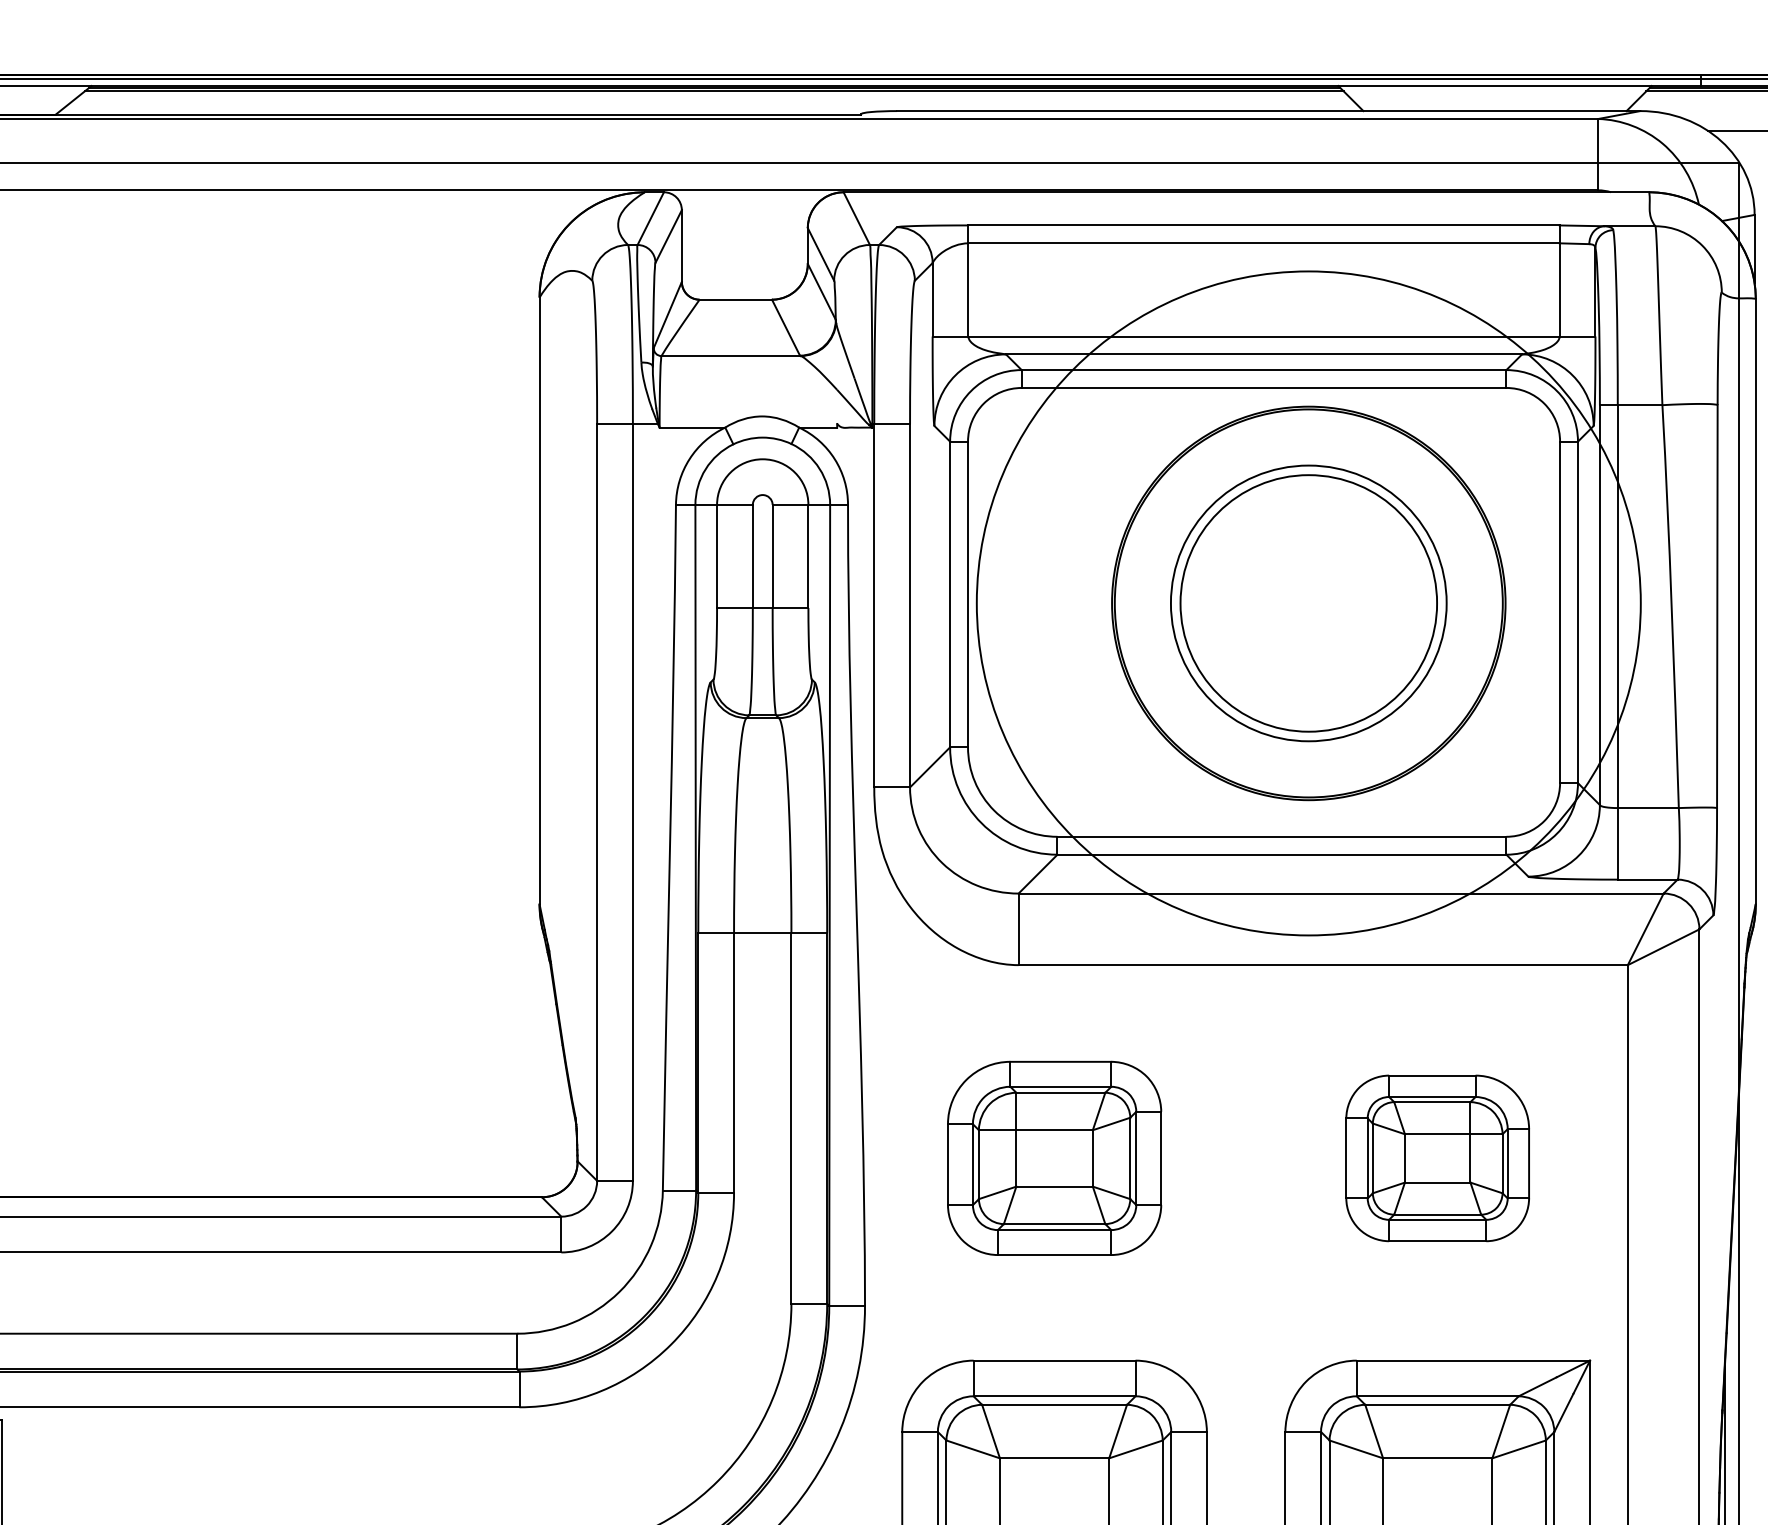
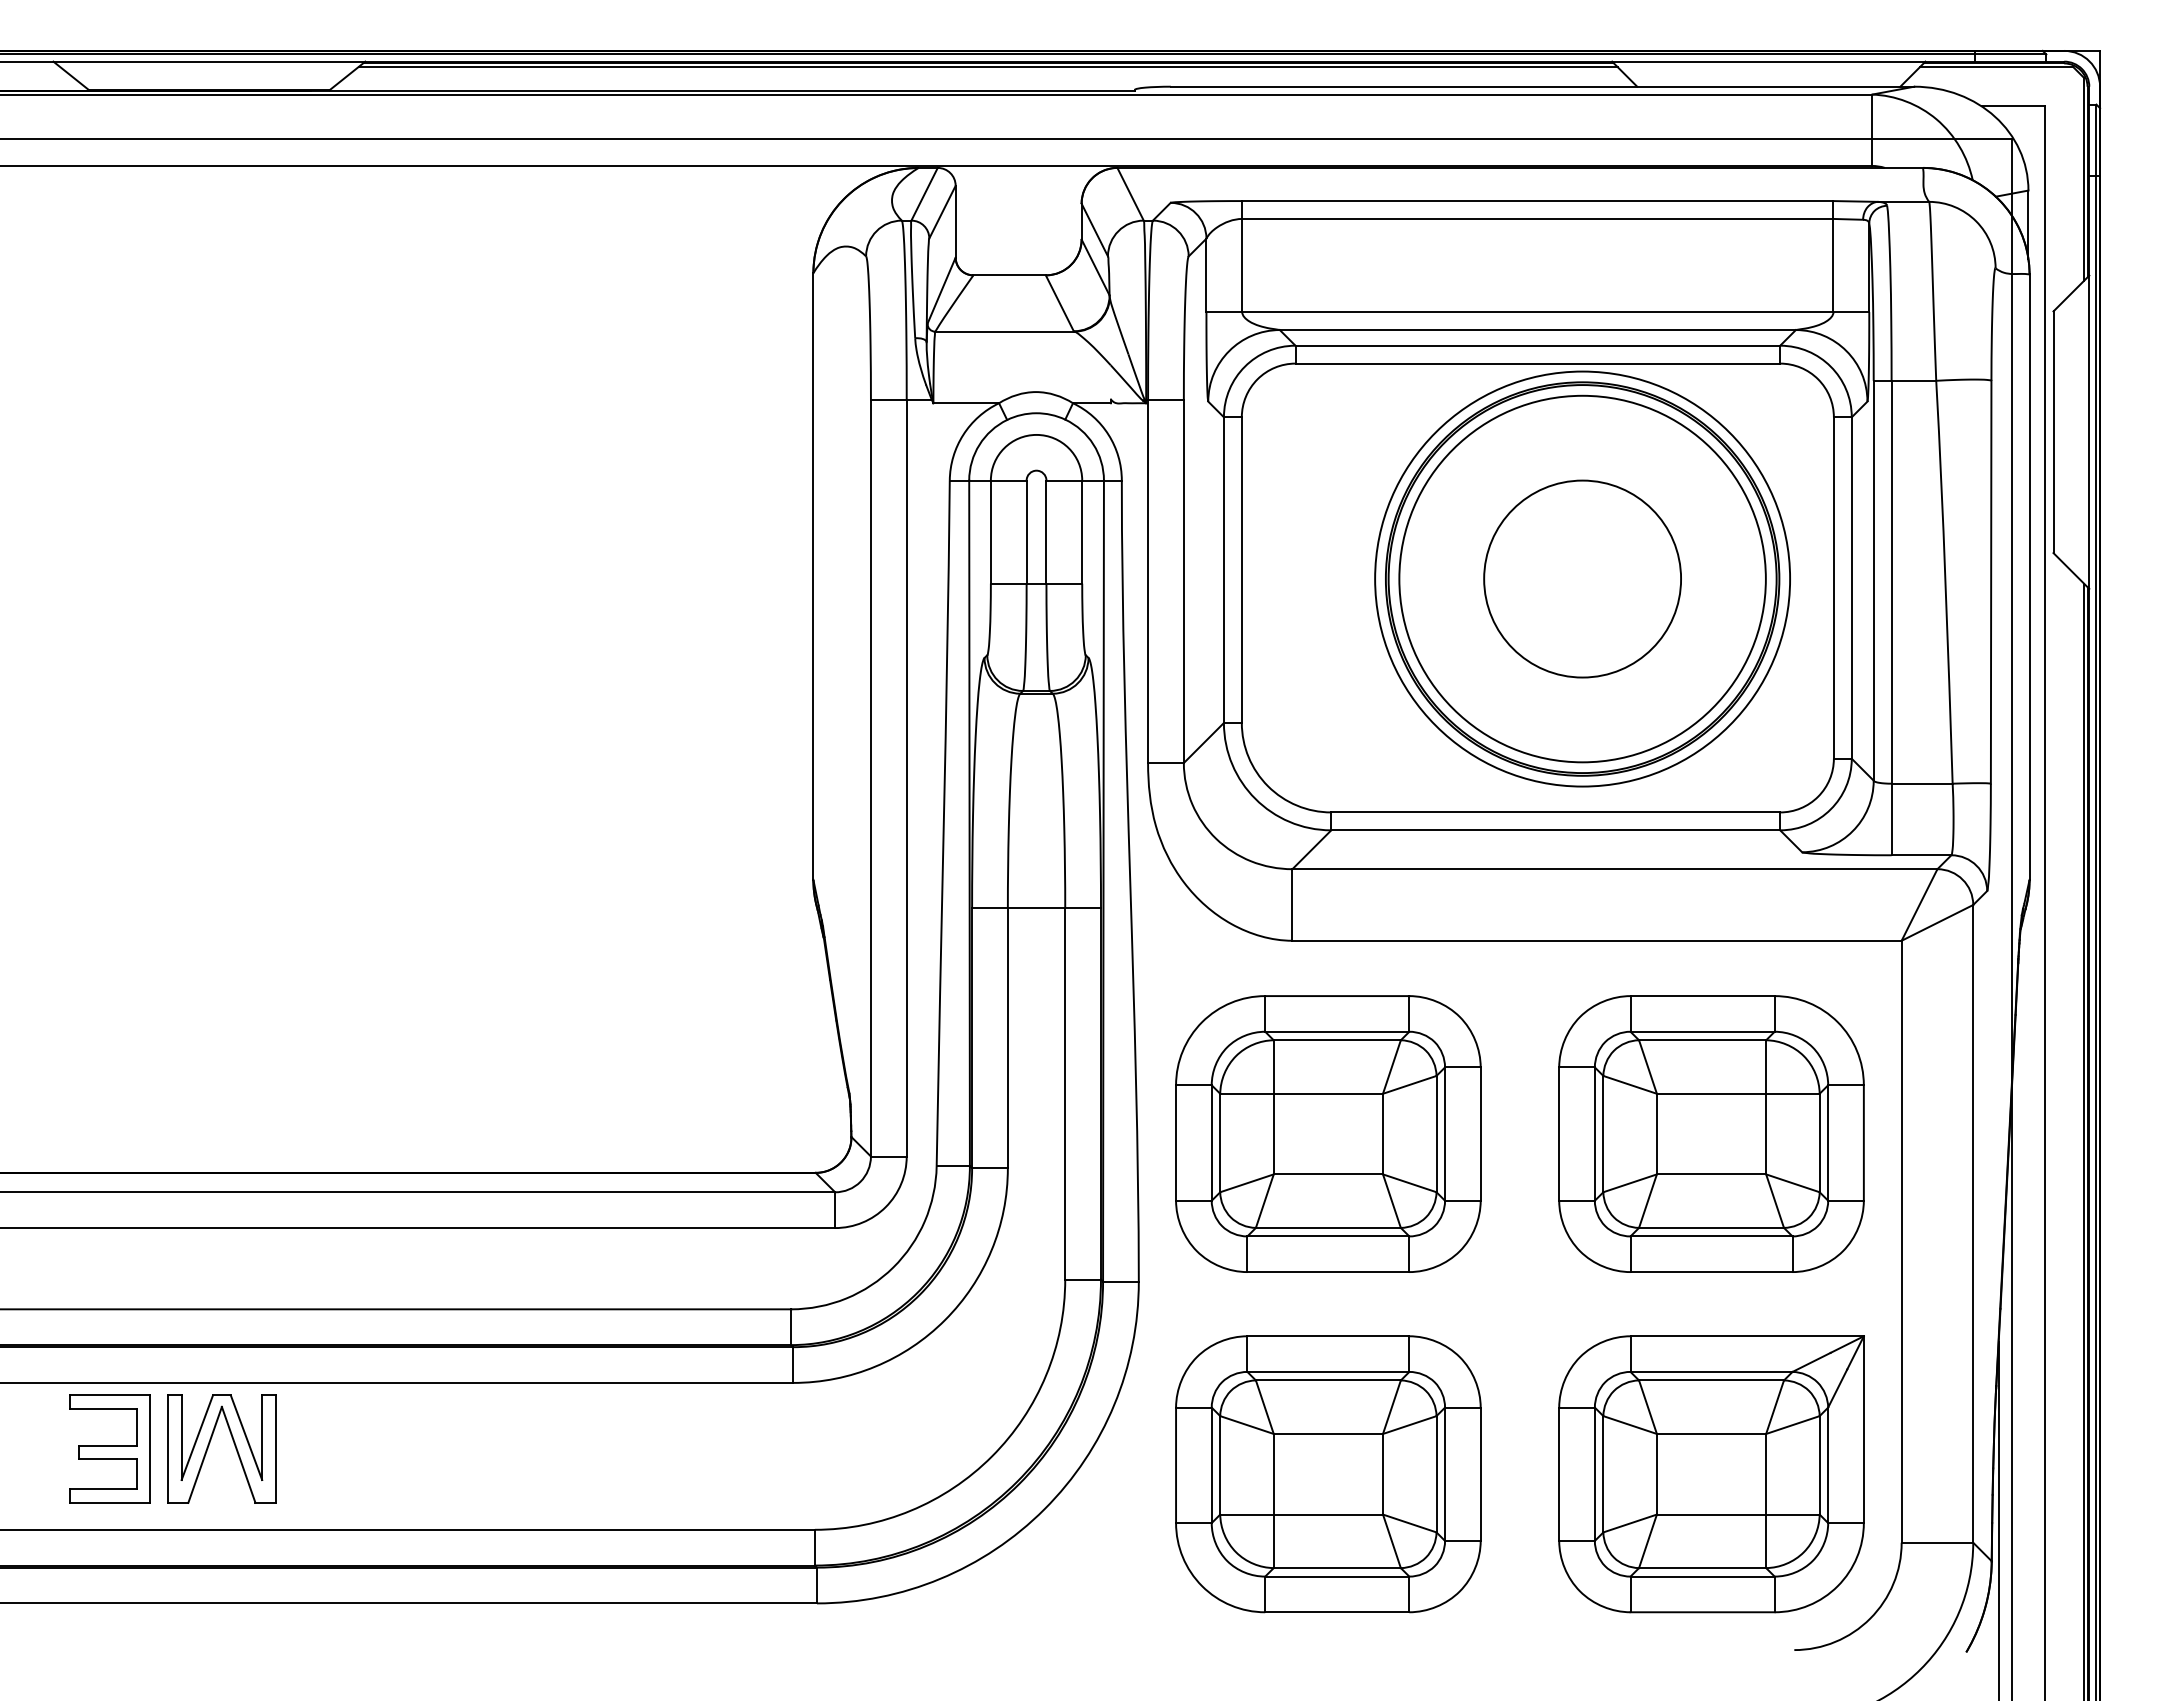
circle: (1308, 602) -> (1582, 578), size x0.62
circle: (1308, 602) -> (1582, 578), size x0.71
circle: (1308, 602) -> (1582, 578), size x1.43
part: (1054, 1157) -> (1328, 1133), size x1.43
part: (1437, 1157) -> (1711, 1133), size x1.67

